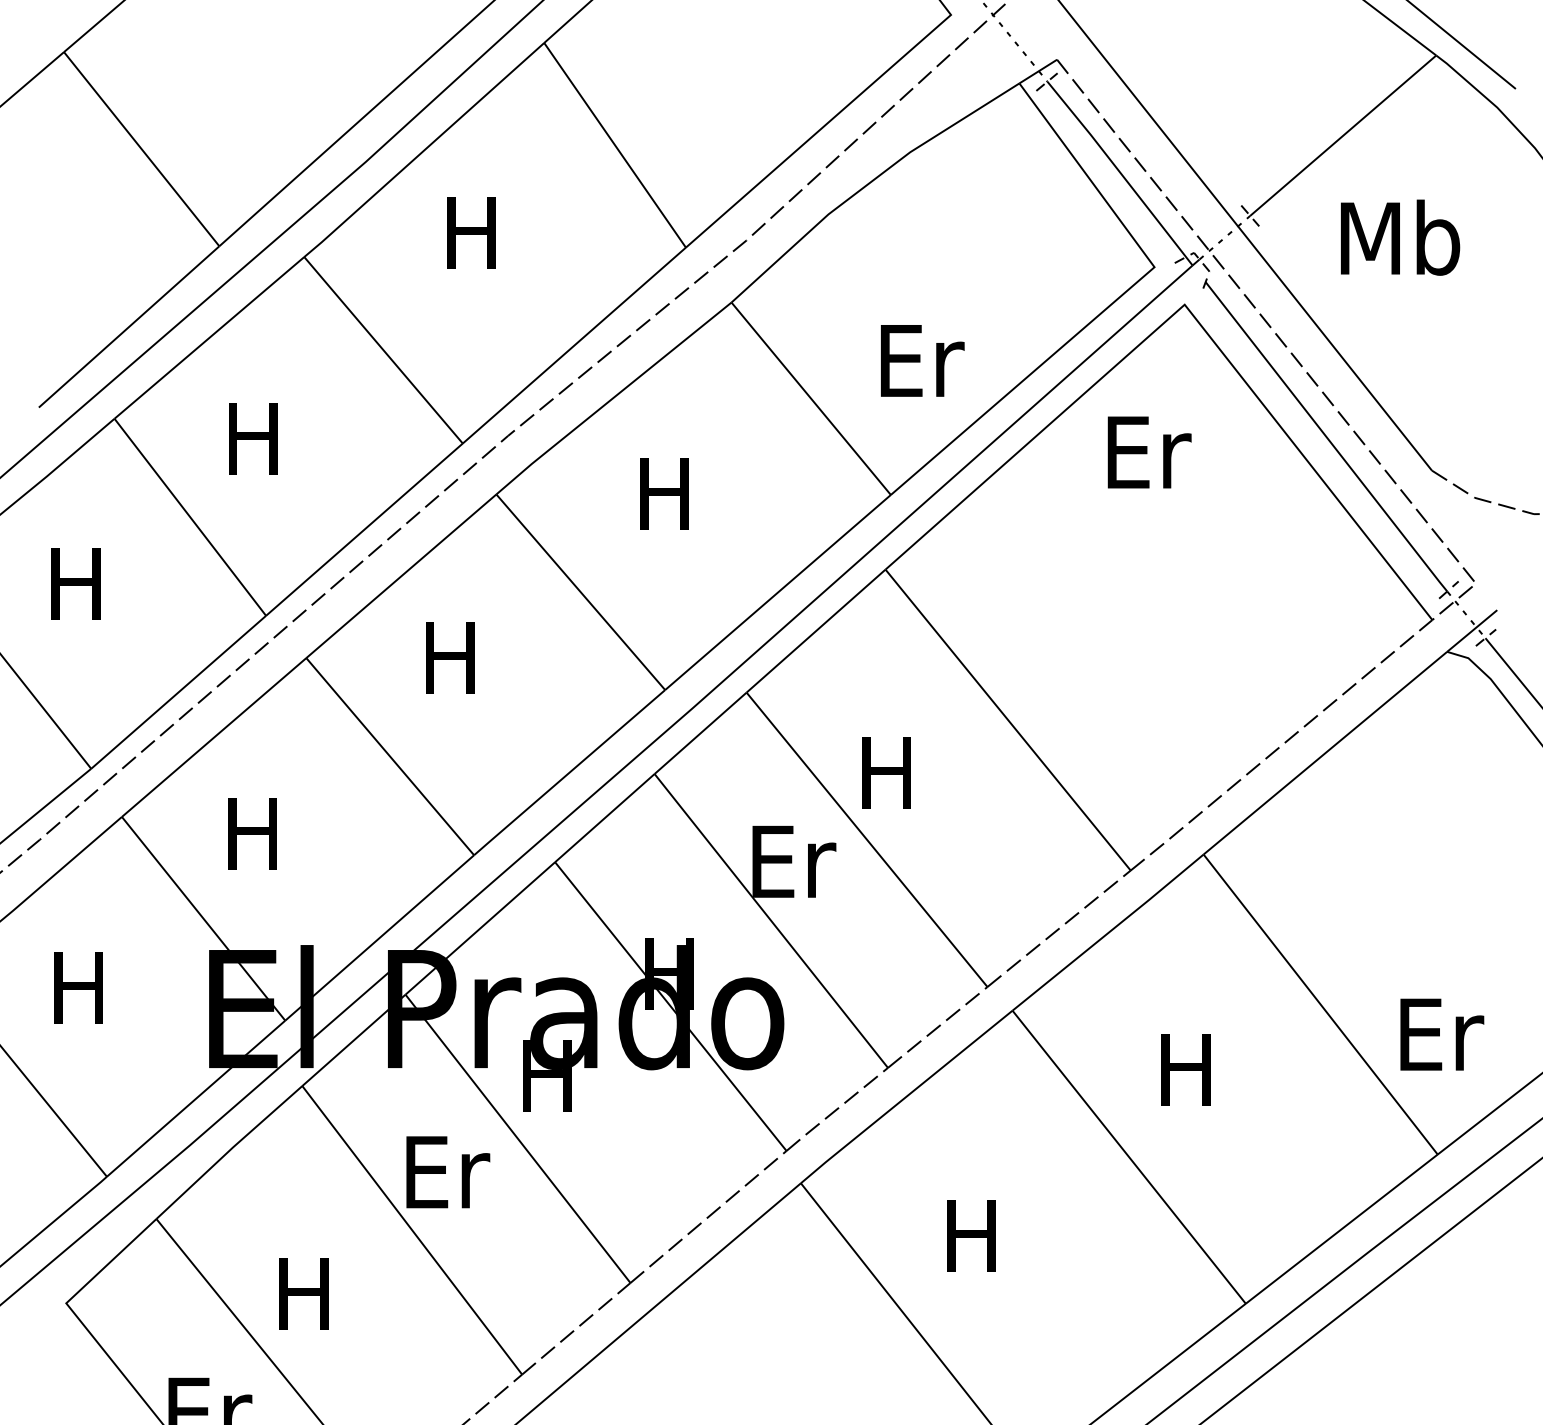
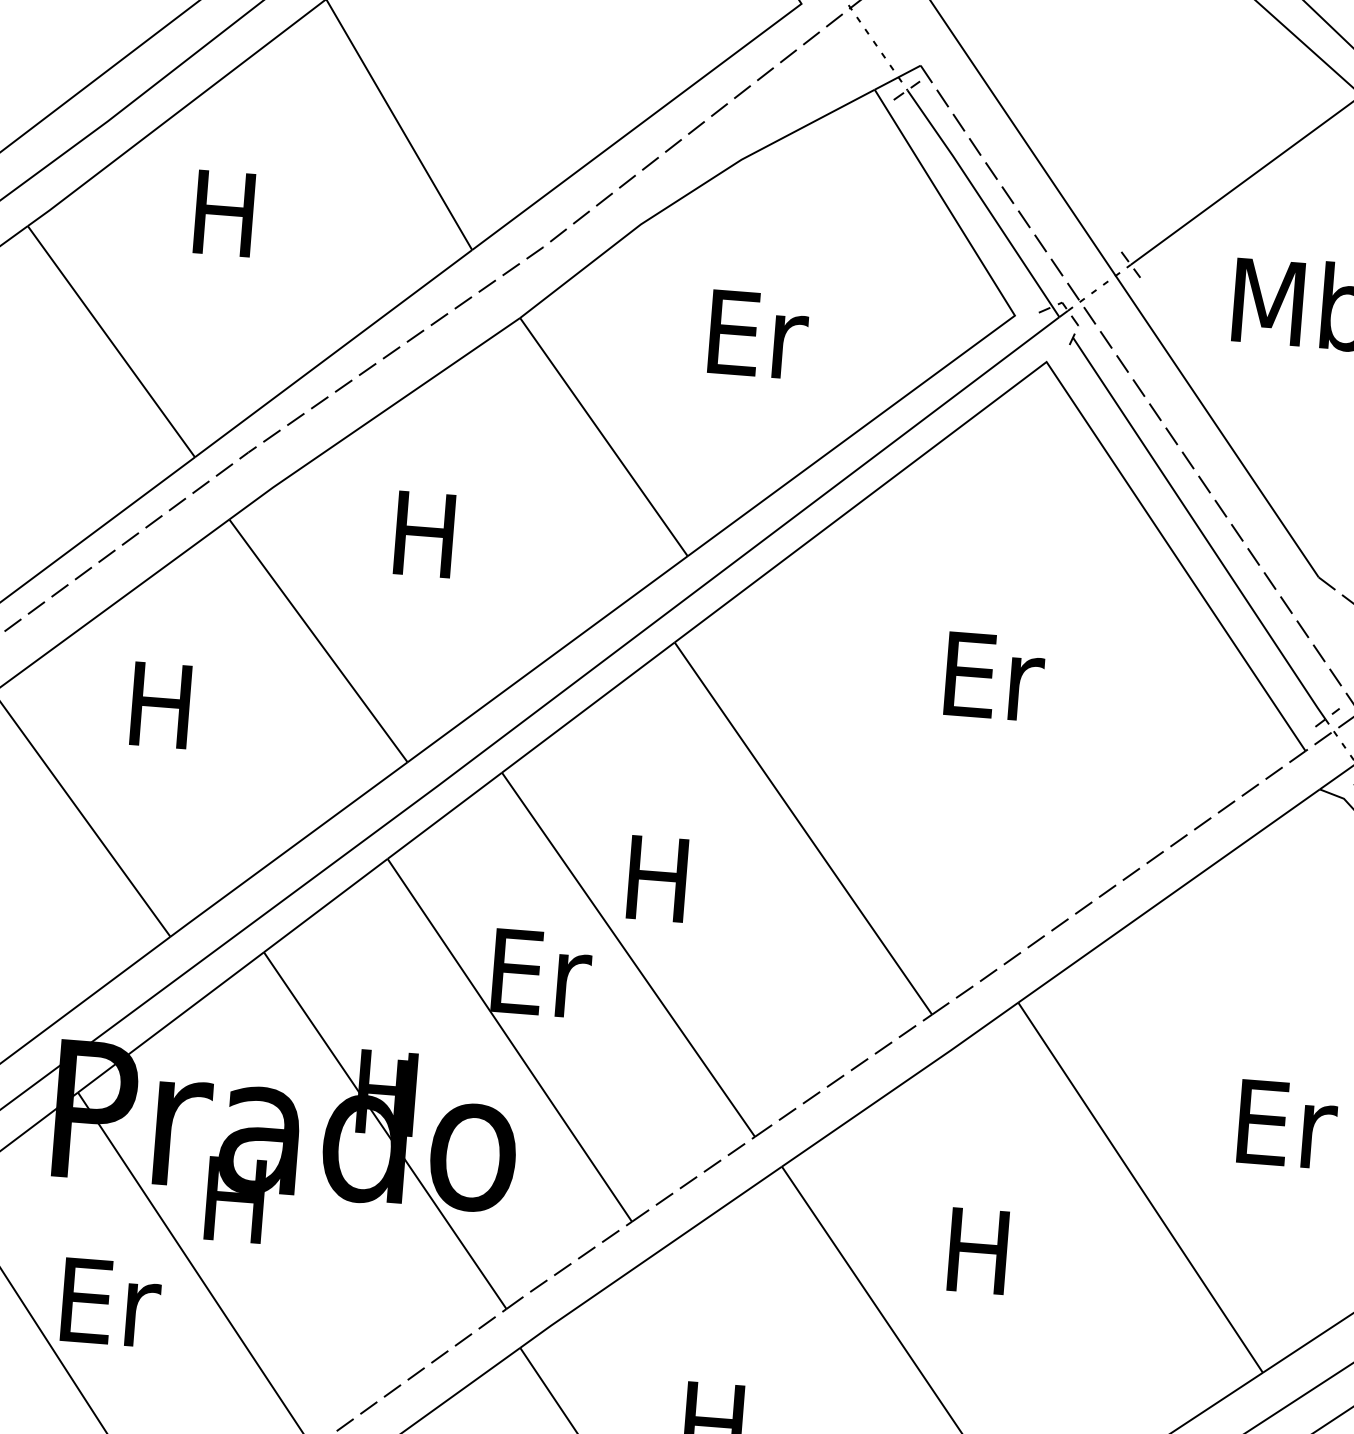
text: (922, 360) -> (758, 334), moved
text: (1149, 452) -> (994, 676), moved
text: (1442, 1034) -> (1288, 1124), moved

